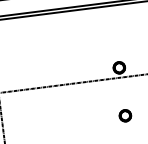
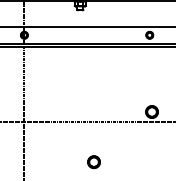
circle: (124, 116) -> (93, 162), moved

